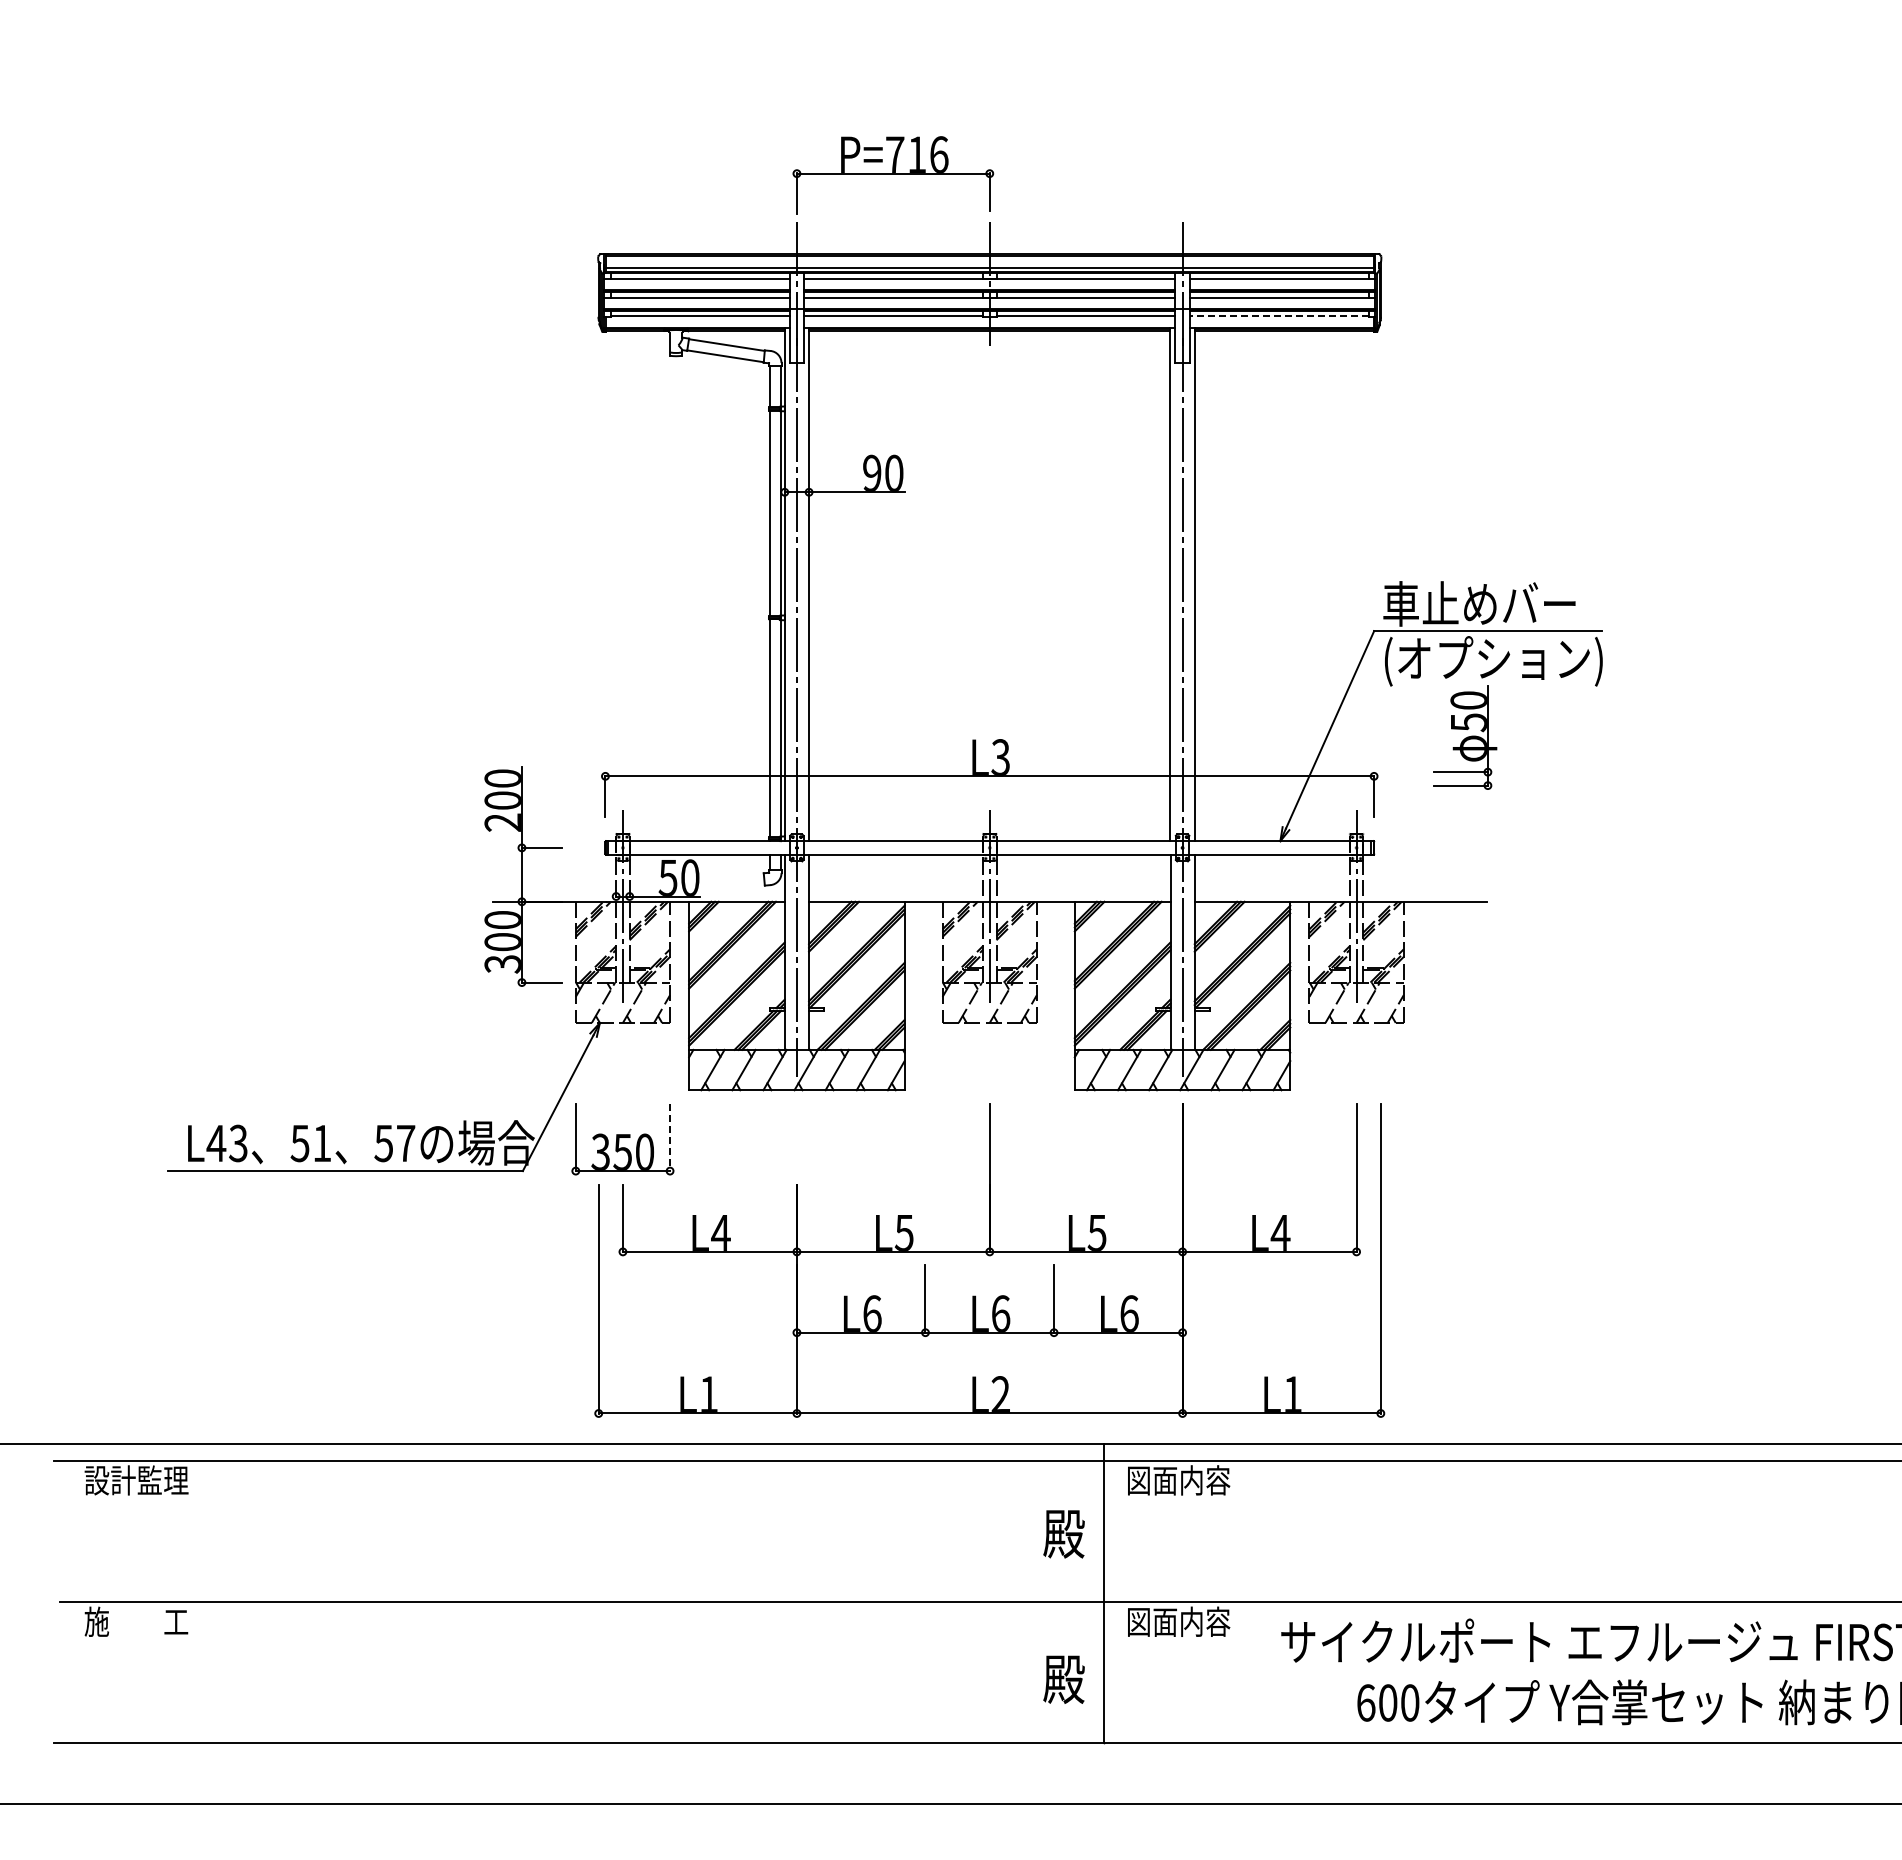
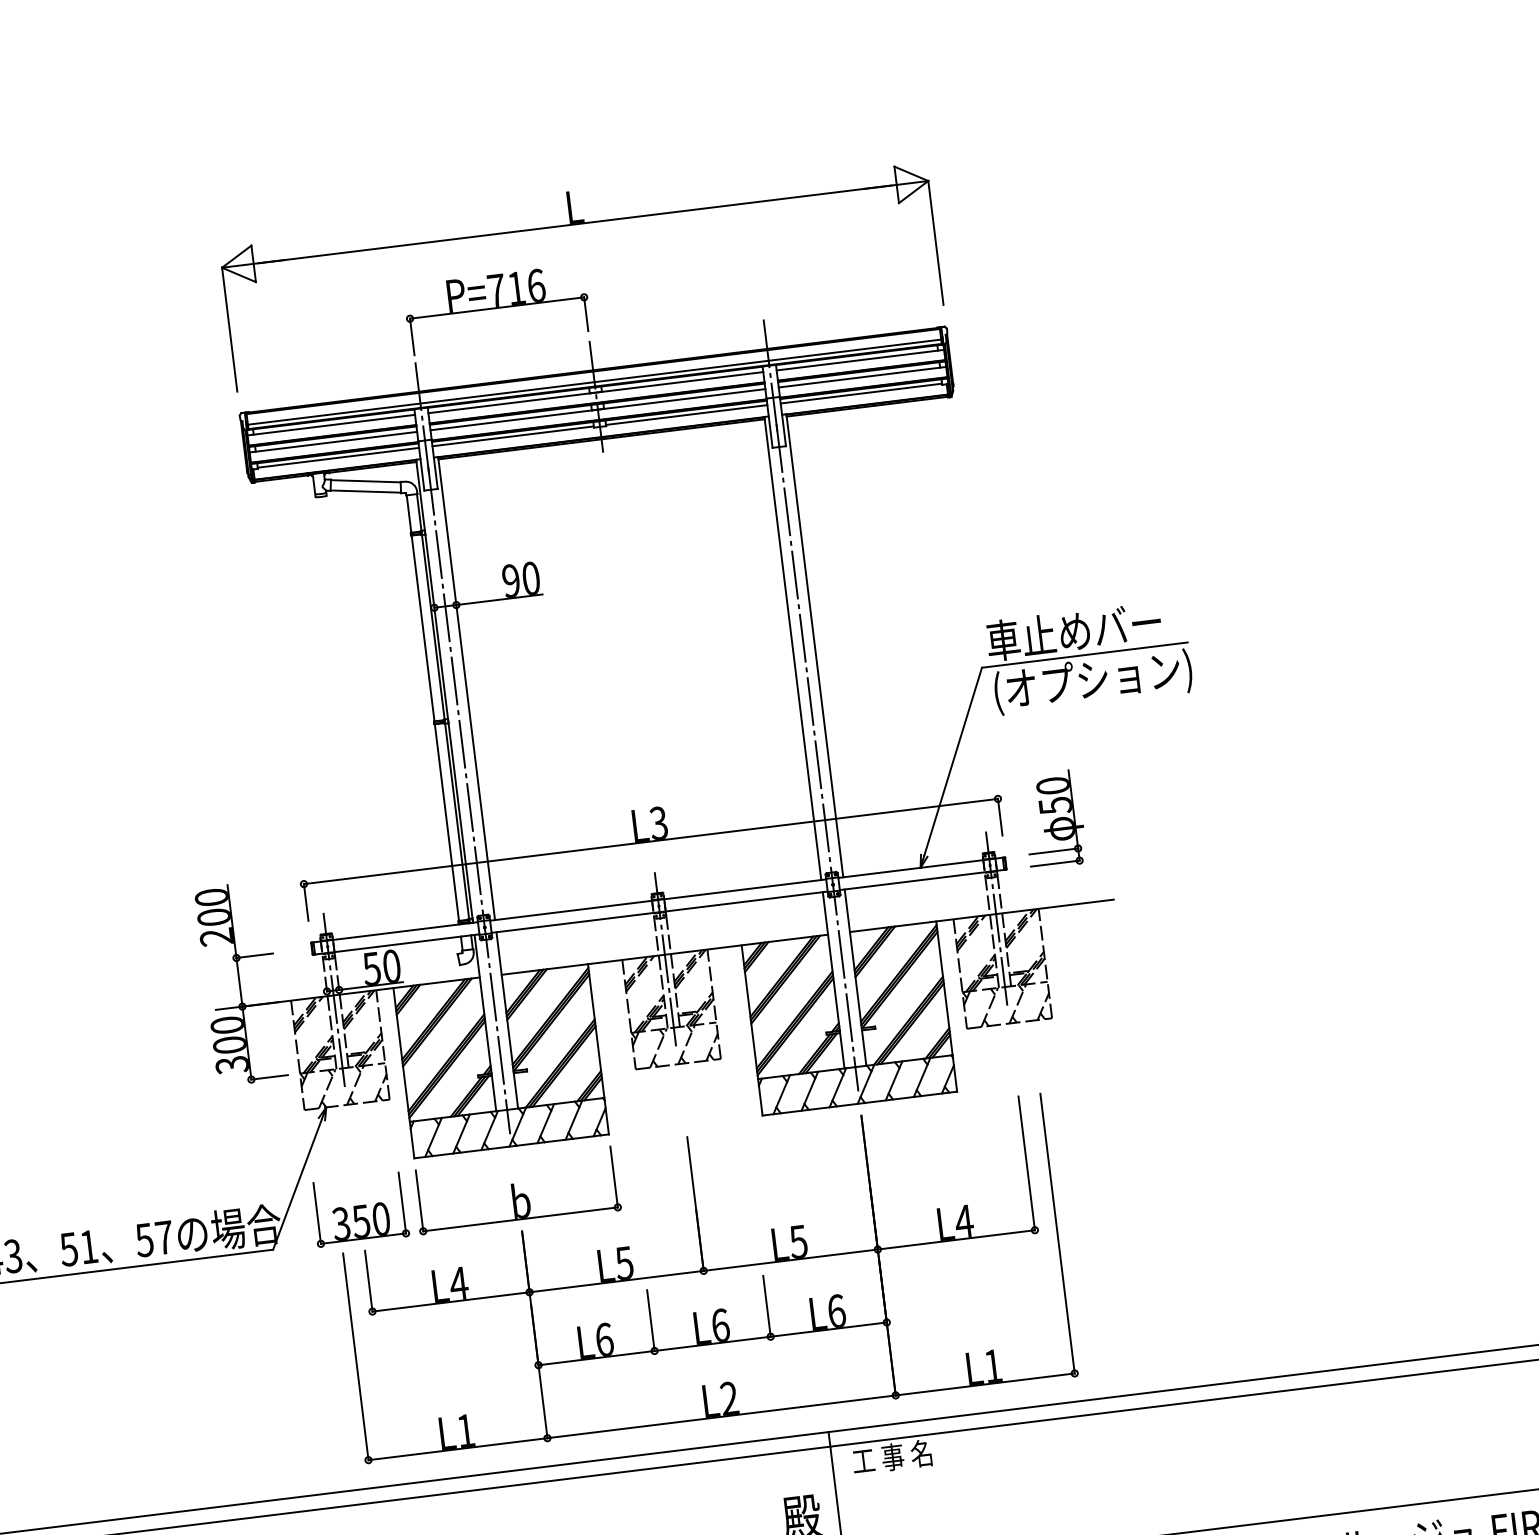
part: (989, 93) -> (575, 224), added
line: (1278, 315) -> (860, 393), dashed -> solid
part: (1465, 737) -> (1054, 819), moved
line: (670, 1137) -> (402, 1203), dashed -> solid
part: (796, 1139) -> (516, 1190), added
text: (1178, 1480) -> (899, 1456), 図面内容 -> 工 事 名

